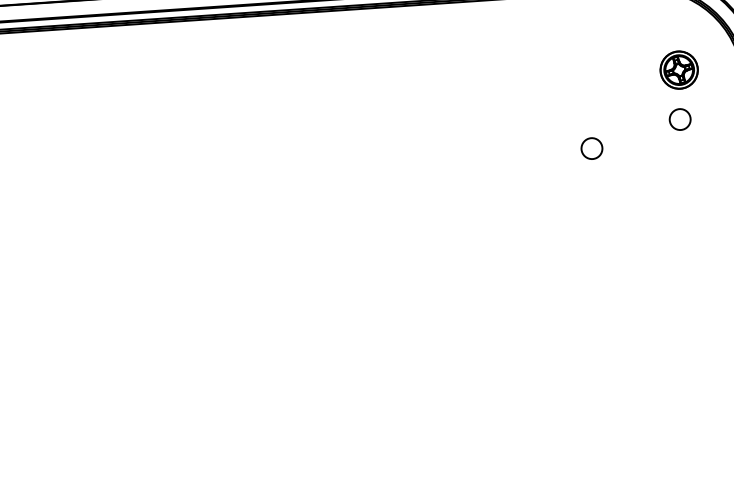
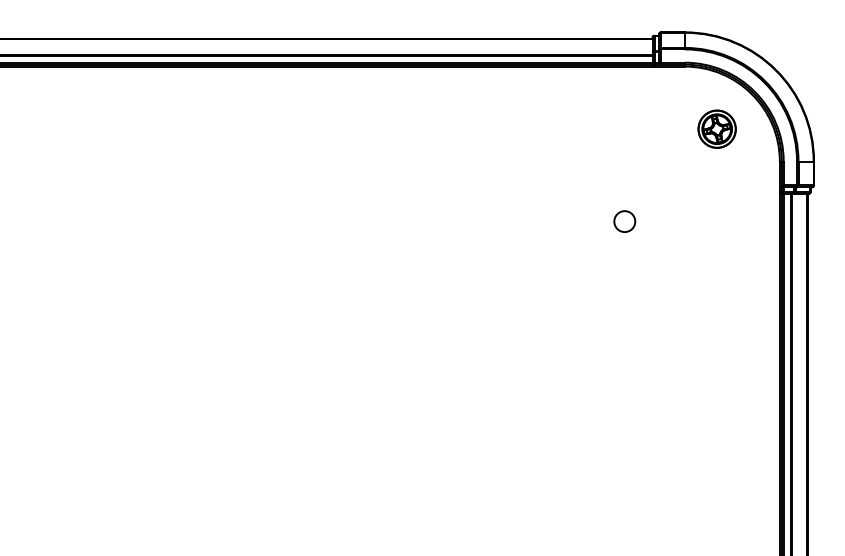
part: (678, 69) -> (716, 128), moved
circle: (679, 119) -> (714, 198), removed

